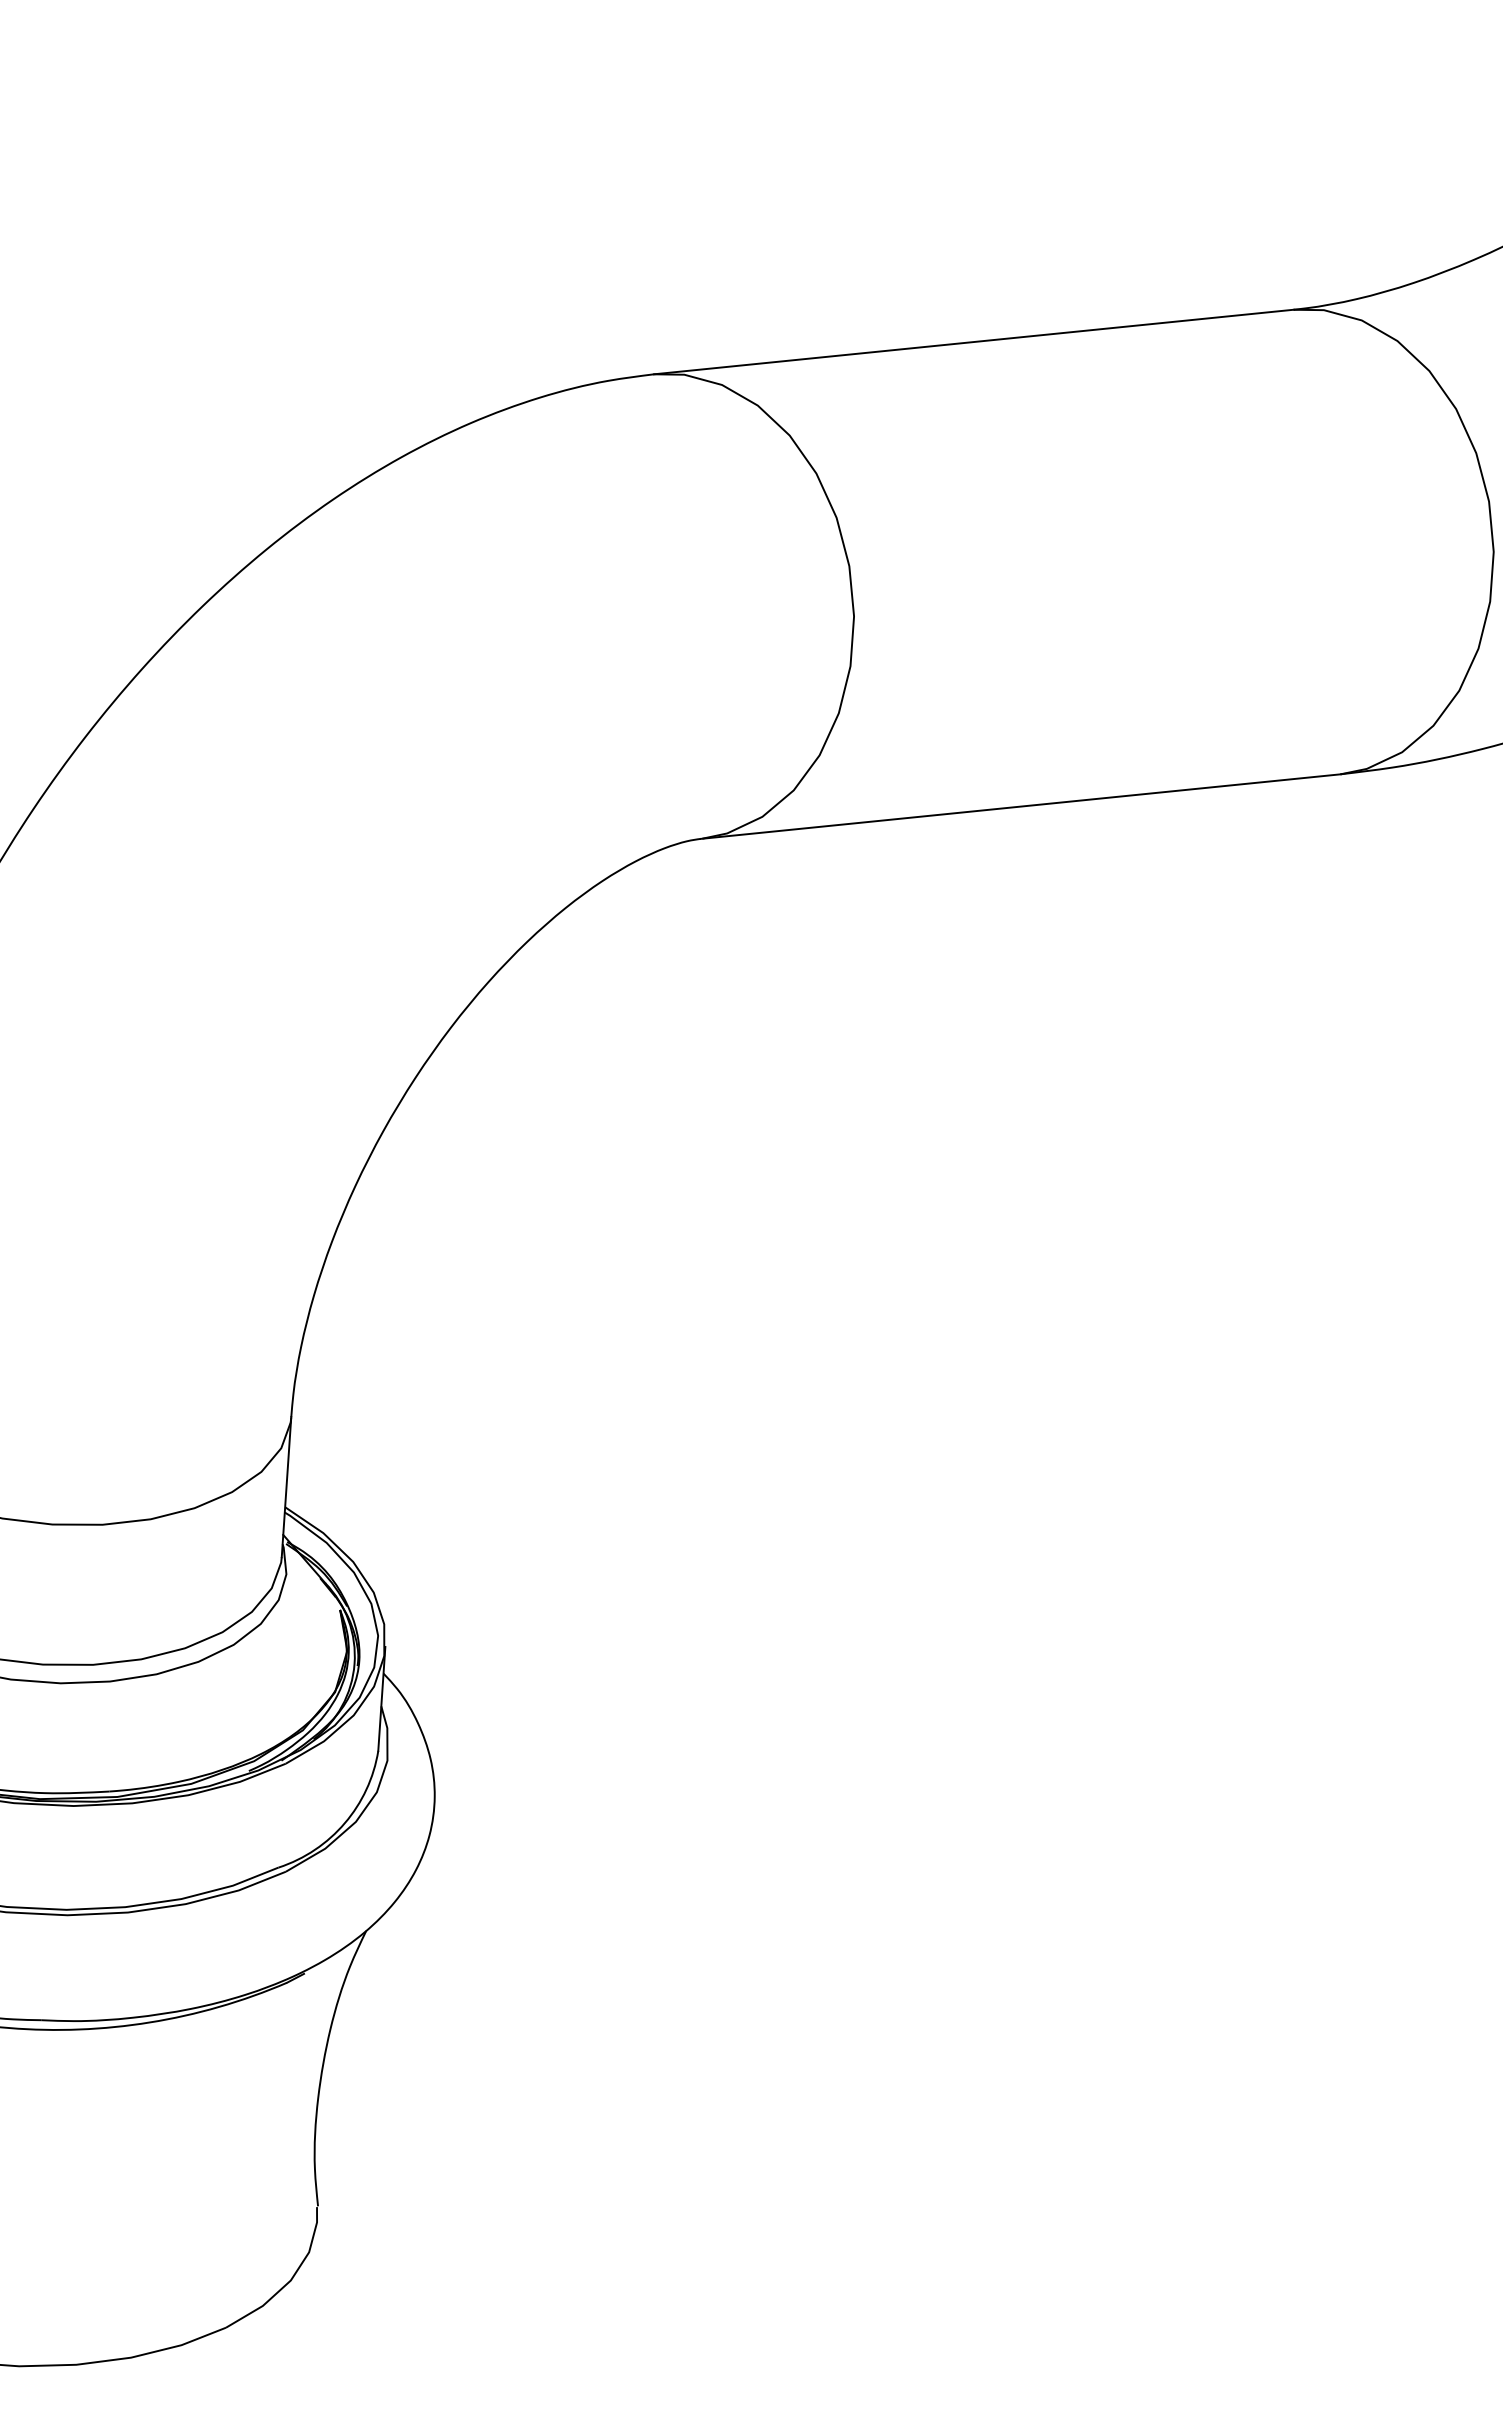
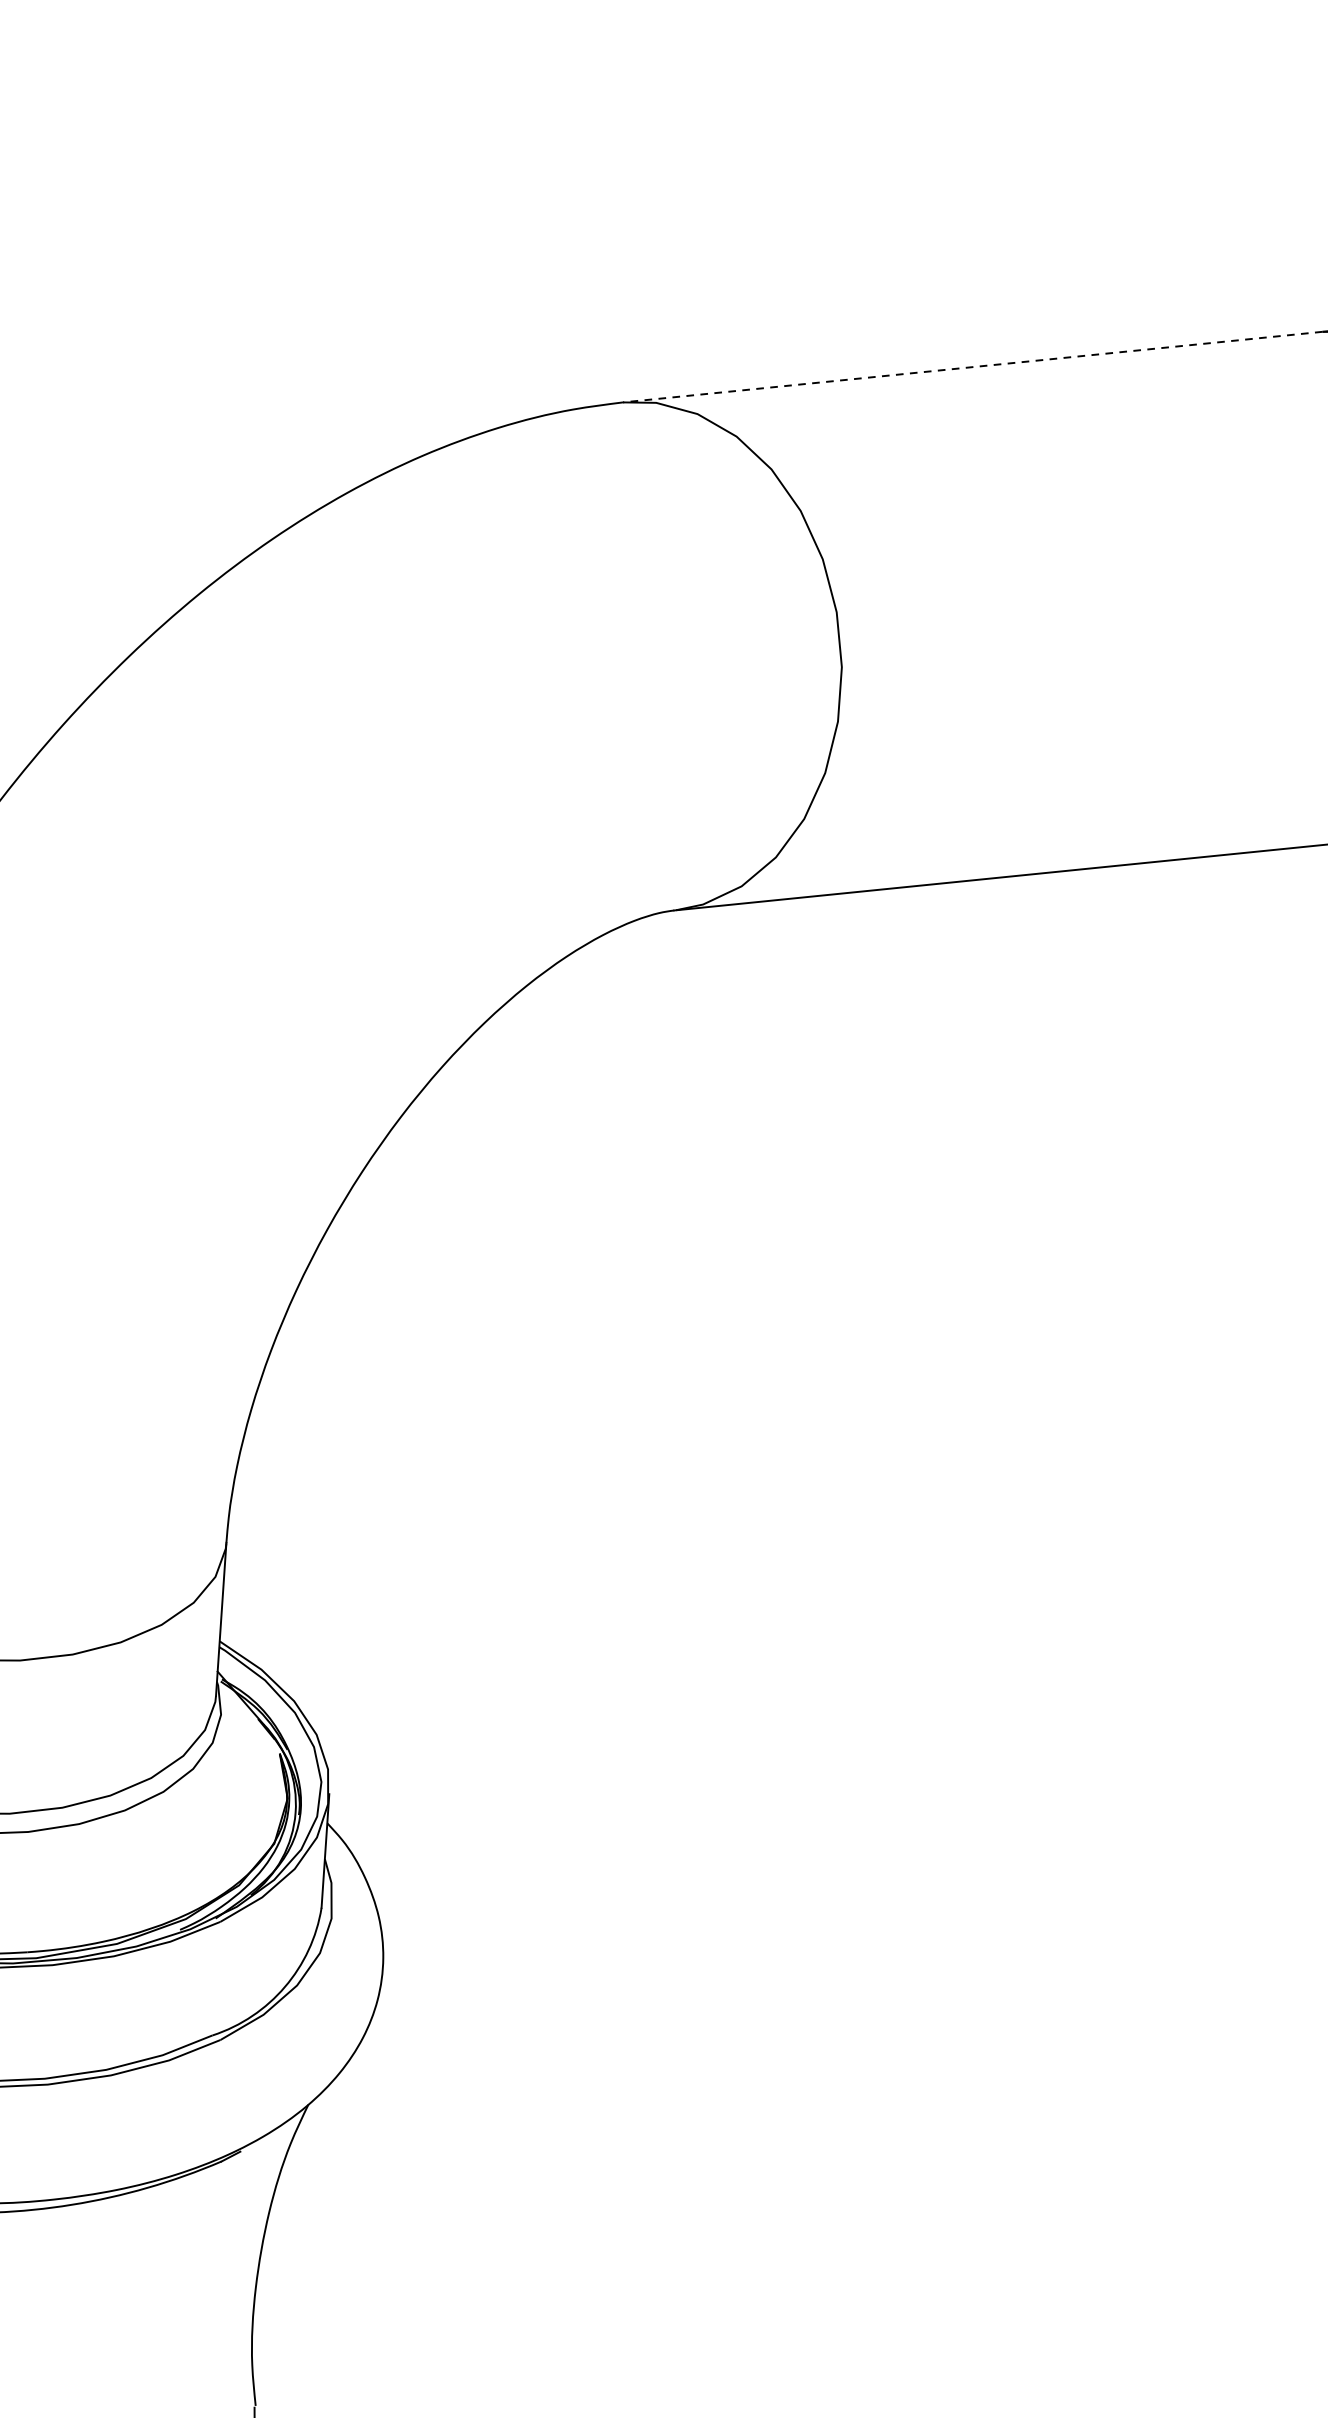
line: (973, 342) -> (972, 367), solid -> dashed

